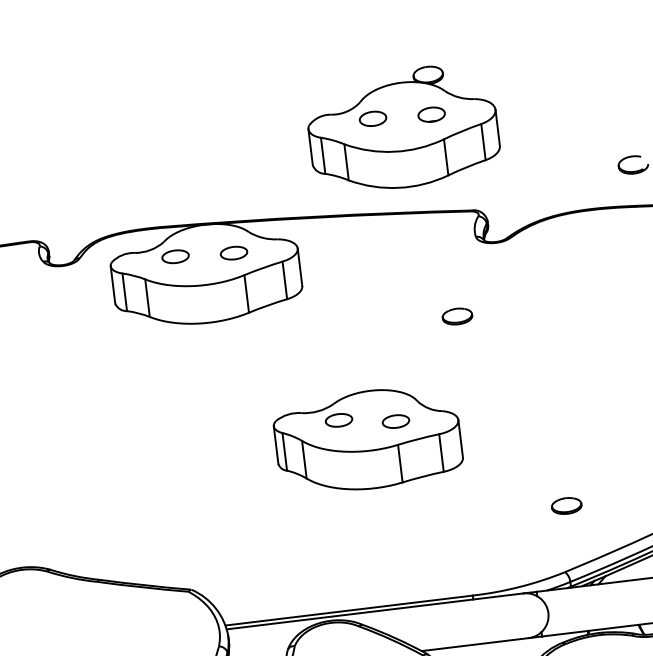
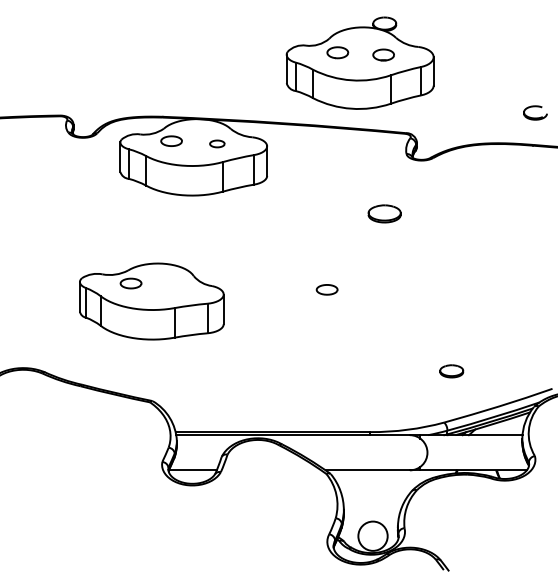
part: (234, 252) -> (217, 143), size x0.7
part: (457, 317) -> (384, 214), size x1.4
part: (367, 440) -> (151, 301), moved

